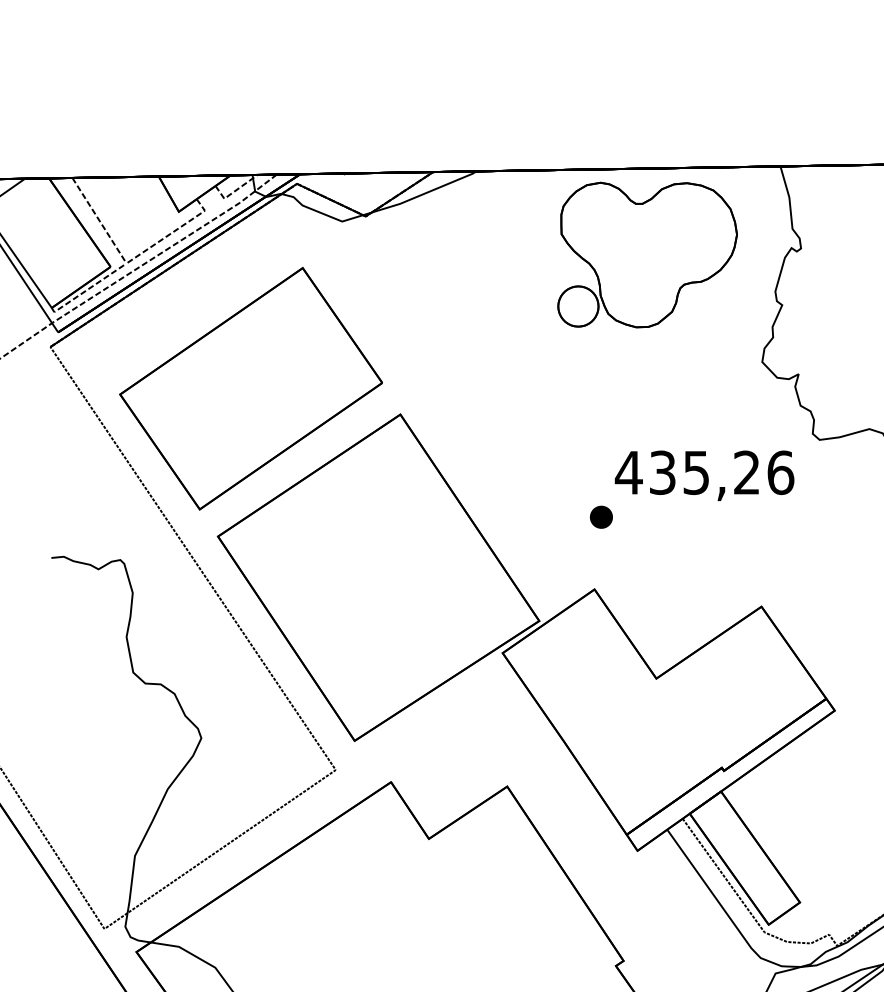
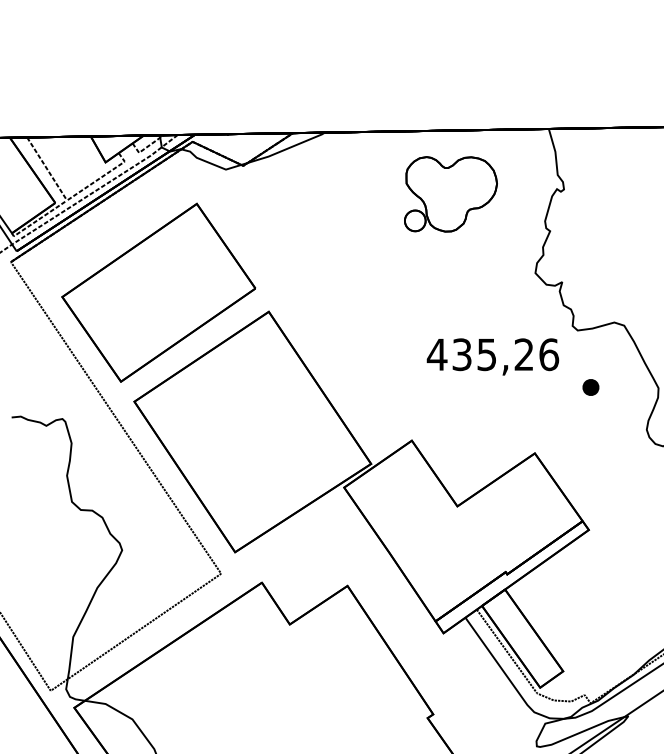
part: (646, 255) -> (450, 194), size x0.7
part: (600, 517) -> (590, 387), moved

